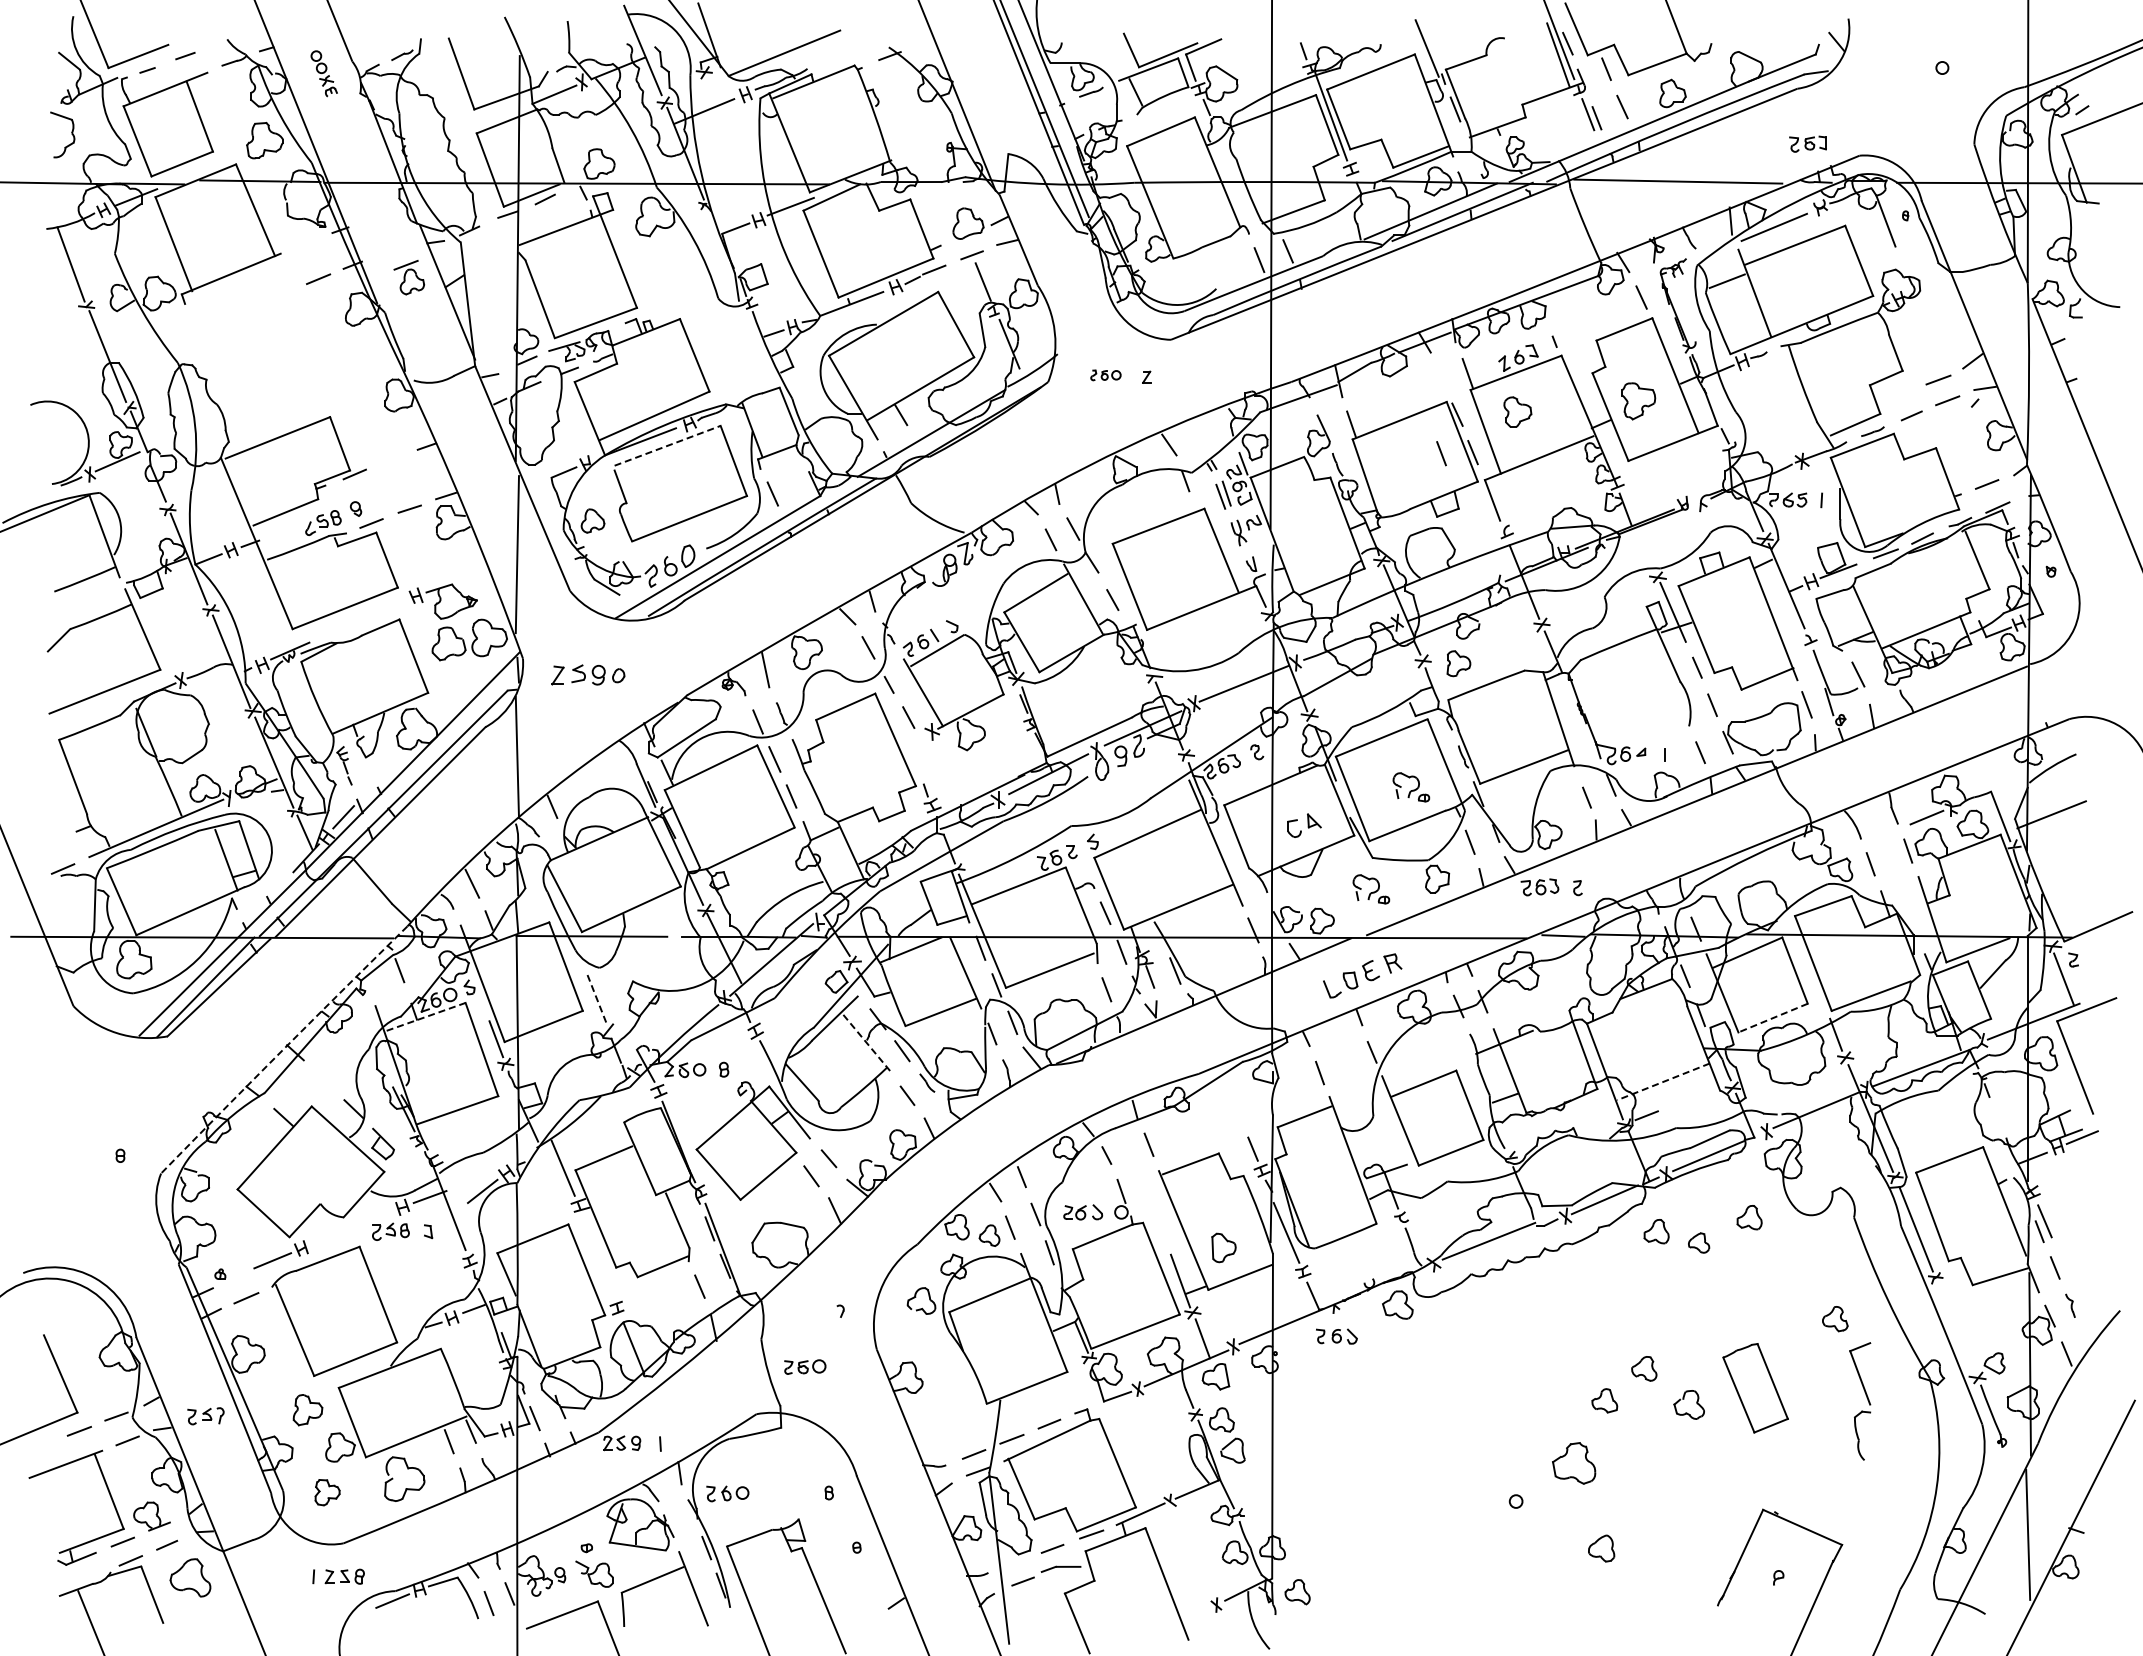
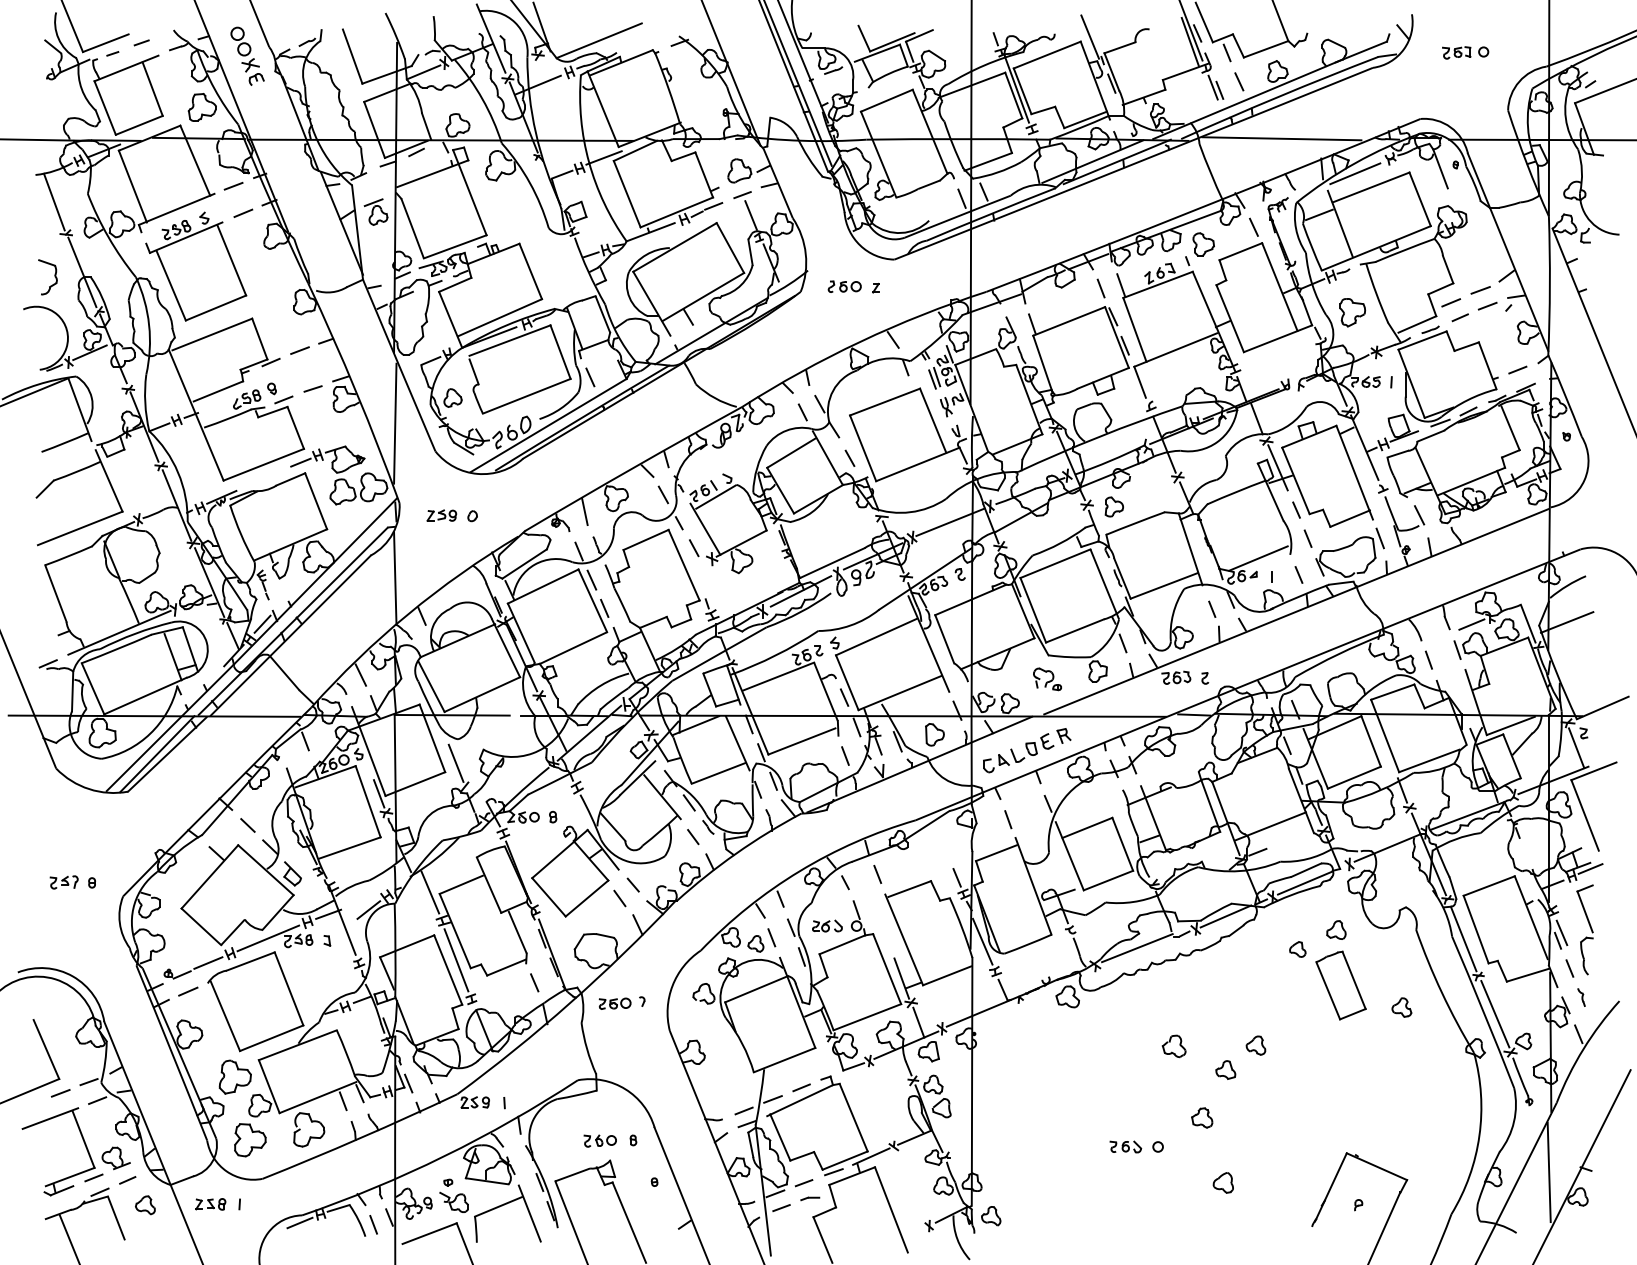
part: (324, 73) -> (247, 56), size x1.67
part: (71, 134) -> (54, 276), moved
part: (1807, 143) -> (1456, 52), moved
line: (305, 243) -> (233, 186), added
part: (409, 277) -> (376, 212), moved
part: (256, 348) -> (196, 266), added
part: (1105, 375) -> (844, 286), size x1.43
line: (1899, 396) -> (1450, 302), added
part: (1638, 401) -> (1352, 312), moved
part: (1517, 411) -> (1203, 244), moved
line: (667, 445) -> (509, 340), dashed -> solid
line: (1441, 453) -> (1101, 288), moved
line: (392, 458) -> (299, 350), added
line: (1645, 548) -> (1256, 419), added
line: (393, 605) -> (300, 462), added
part: (577, 674) -> (441, 515), size x0.71
line: (1647, 731) -> (1258, 558), added
part: (1411, 787) -> (1078, 601), removed
part: (1304, 825) -> (996, 763), moved
line: (597, 999) -> (456, 763), dashed -> solid
line: (426, 1016) -> (325, 776), dashed -> solid
line: (1773, 1018) -> (1354, 778), dashed -> solid
line: (867, 1043) -> (662, 797), dashed -> solid
arc: (283, 1049) -> (216, 801), dashed -> solid
line: (324, 1080) -> (247, 825), added
line: (1663, 1081) -> (1270, 826), dashed -> solid
line: (350, 1228) -> (267, 938), added
part: (1656, 1231) -> (1265, 940), removed
part: (1223, 1247) -> (934, 734), moved
line: (597, 1256) -> (456, 959), added
line: (238, 1276) -> (182, 975), added
line: (1957, 1327) -> (1495, 1014), added
part: (1336, 1336) -> (1125, 1146), moved
part: (805, 1366) -> (615, 1003), moved
part: (1755, 1388) -> (1340, 985), moved
part: (1867, 1400) -> (1590, 929), moved
part: (1688, 1404) -> (1173, 1046), moved
part: (307, 1409) -> (234, 1076), size x1.43
part: (205, 1416) -> (63, 882), moved
part: (1573, 1463) -> (1201, 1117), size x0.62
part: (327, 1492) -> (250, 1140), size x1.67
part: (727, 1493) -> (600, 1140), moved
line: (1014, 1562) -> (774, 1193), added
part: (1060, 1569) -> (810, 1198), size x0.62
part: (344, 1576) -> (210, 1204), moved
part: (189, 1577) -> (144, 1204), size x0.62

